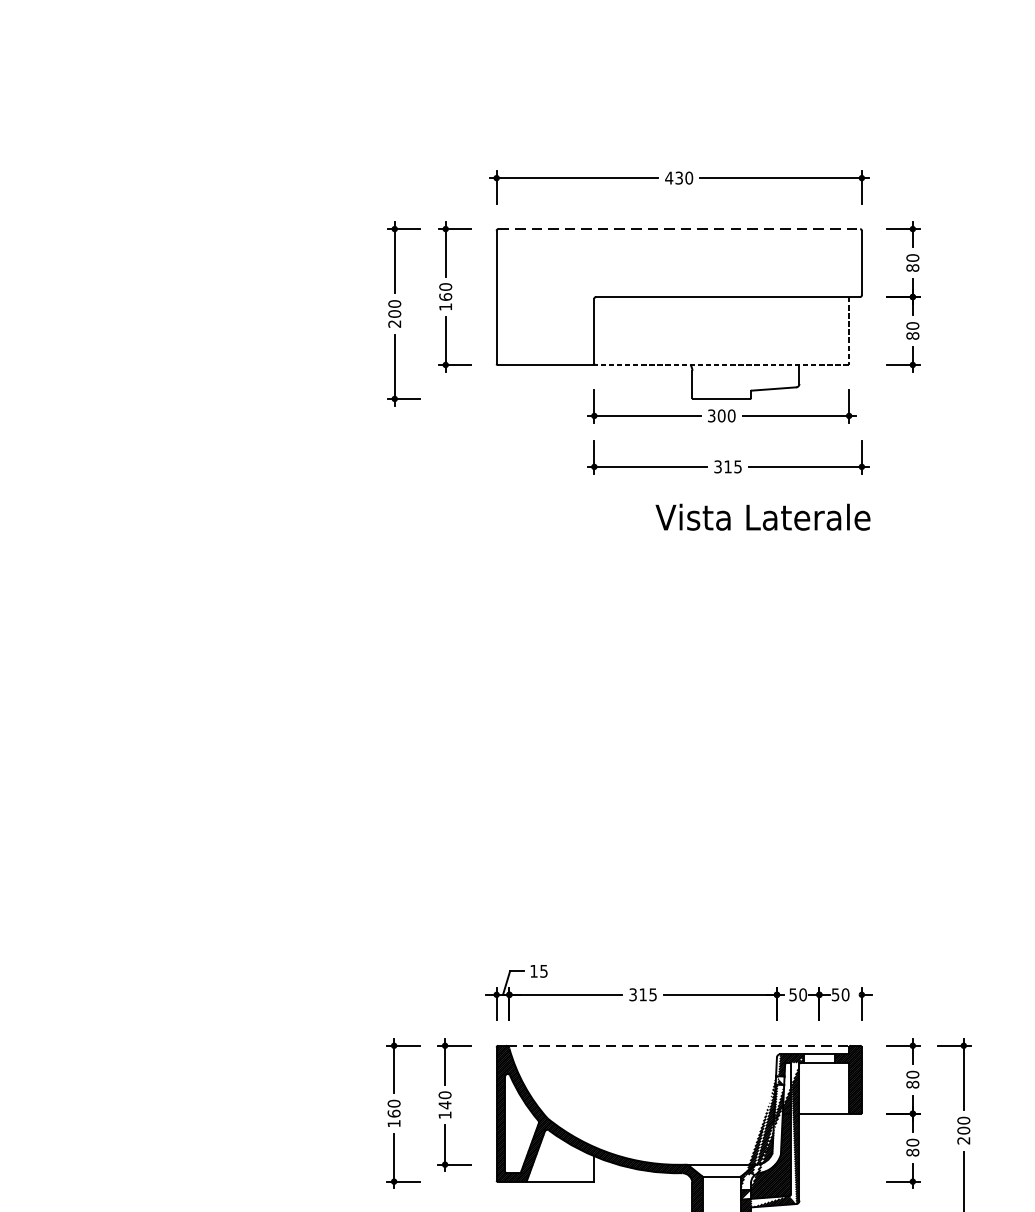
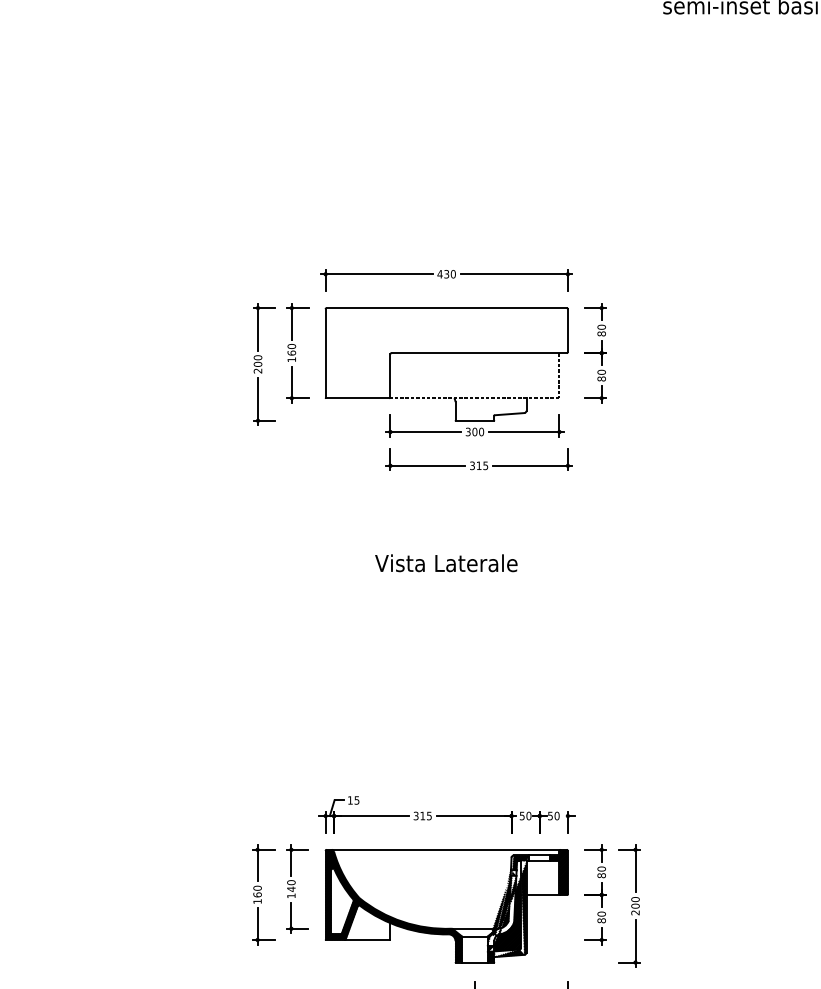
line: (680, 229) -> (447, 308), dashed -> solid
text: (763, 517) -> (446, 563), moved
line: (678, 1045) -> (446, 849), dashed -> solid

